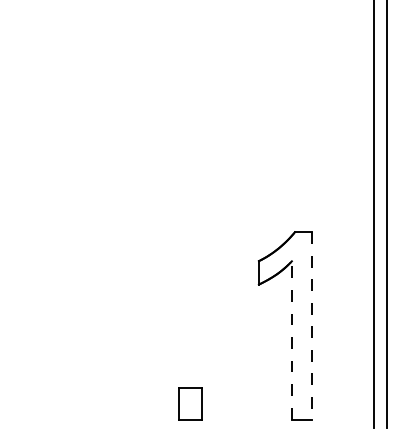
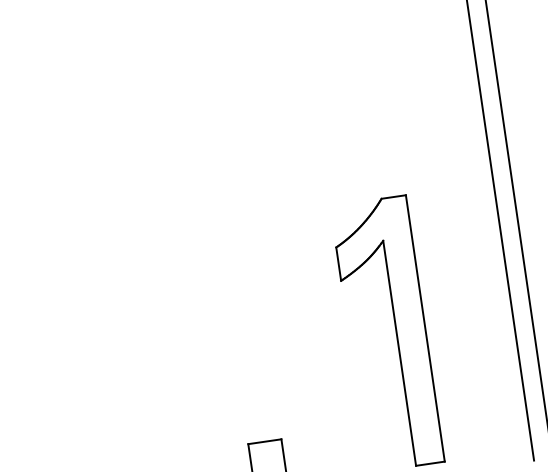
line: (312, 325) -> (425, 327), dashed -> solid
line: (291, 339) -> (398, 352), dashed -> solid

